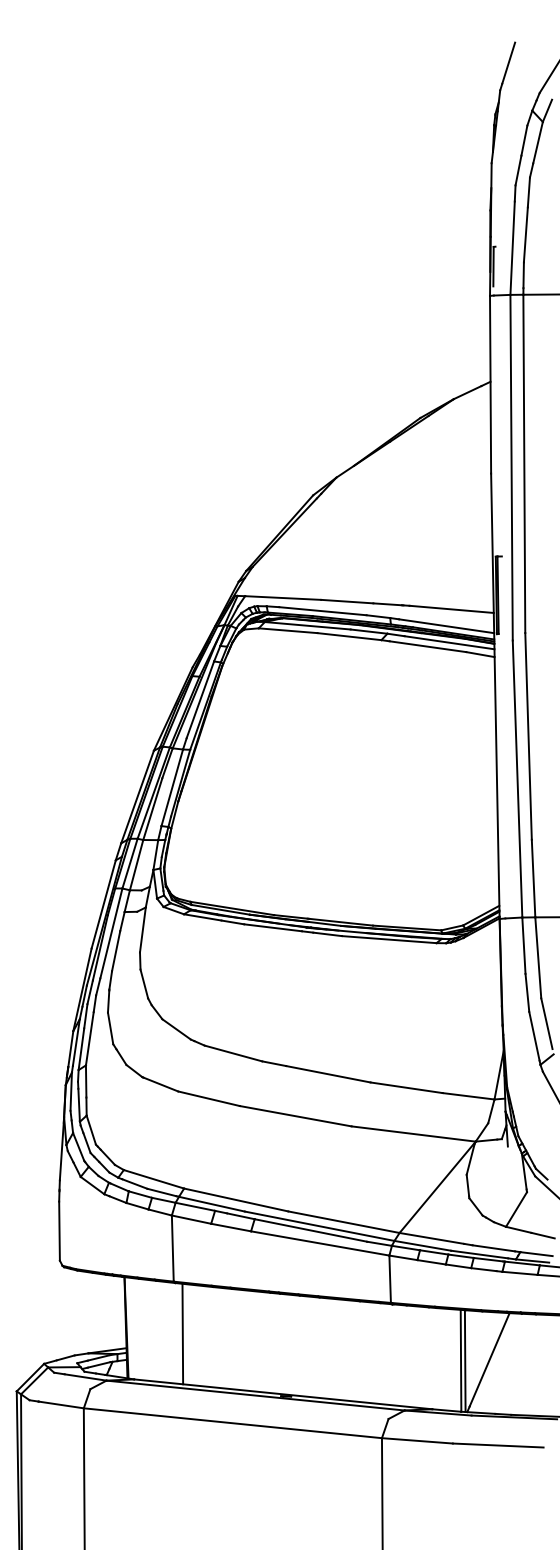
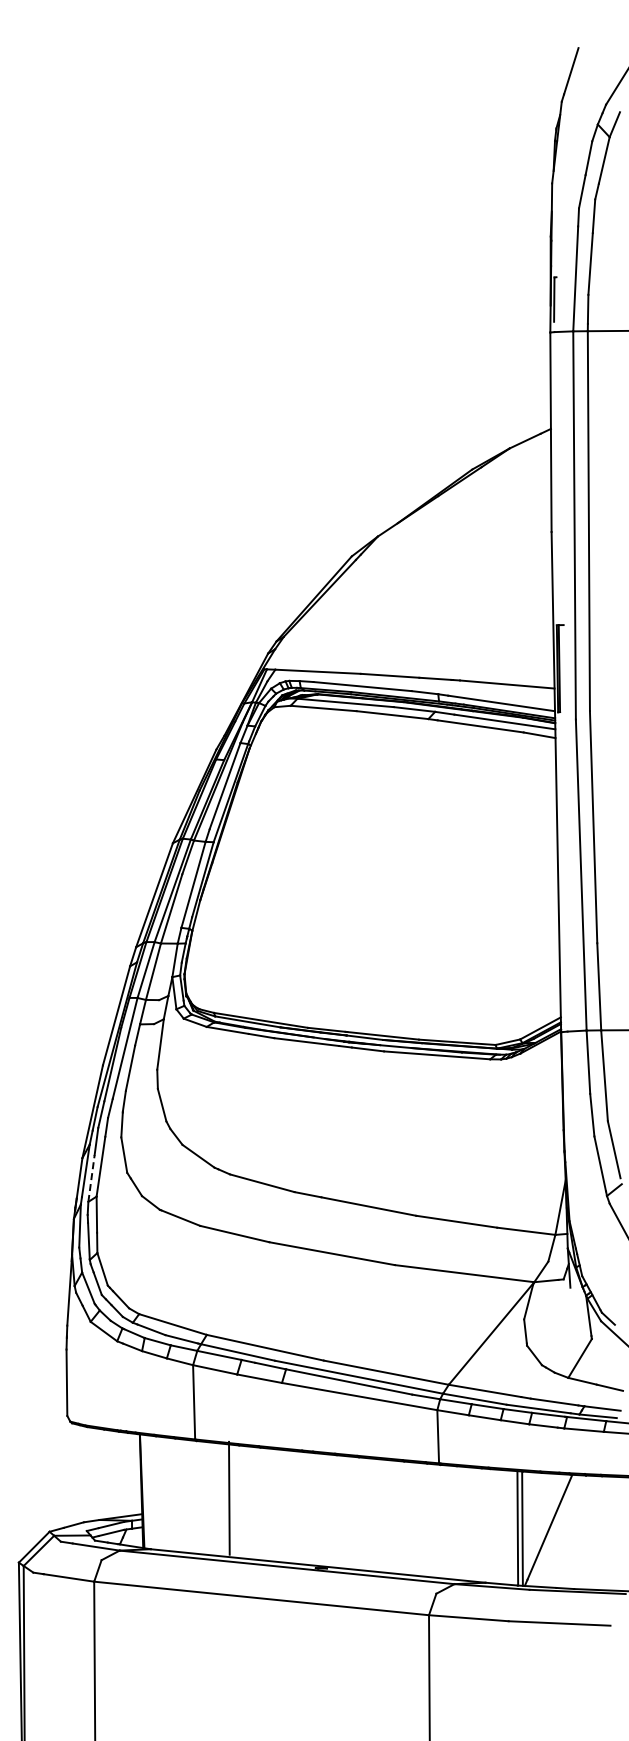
line: (81, 1049) -> (91, 1178), solid -> dashed
line: (182, 1333) -> (229, 1497), moved

